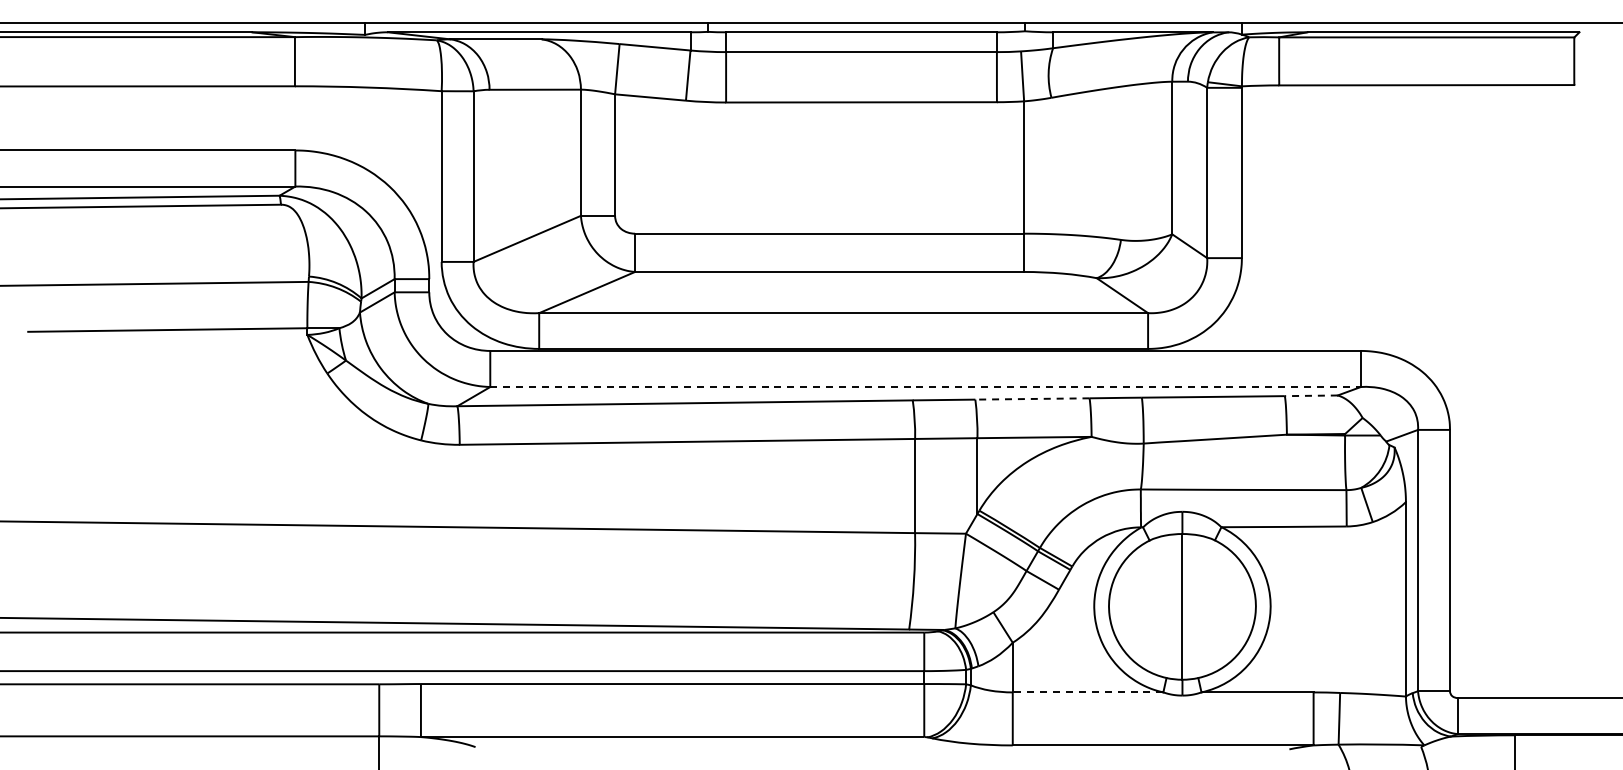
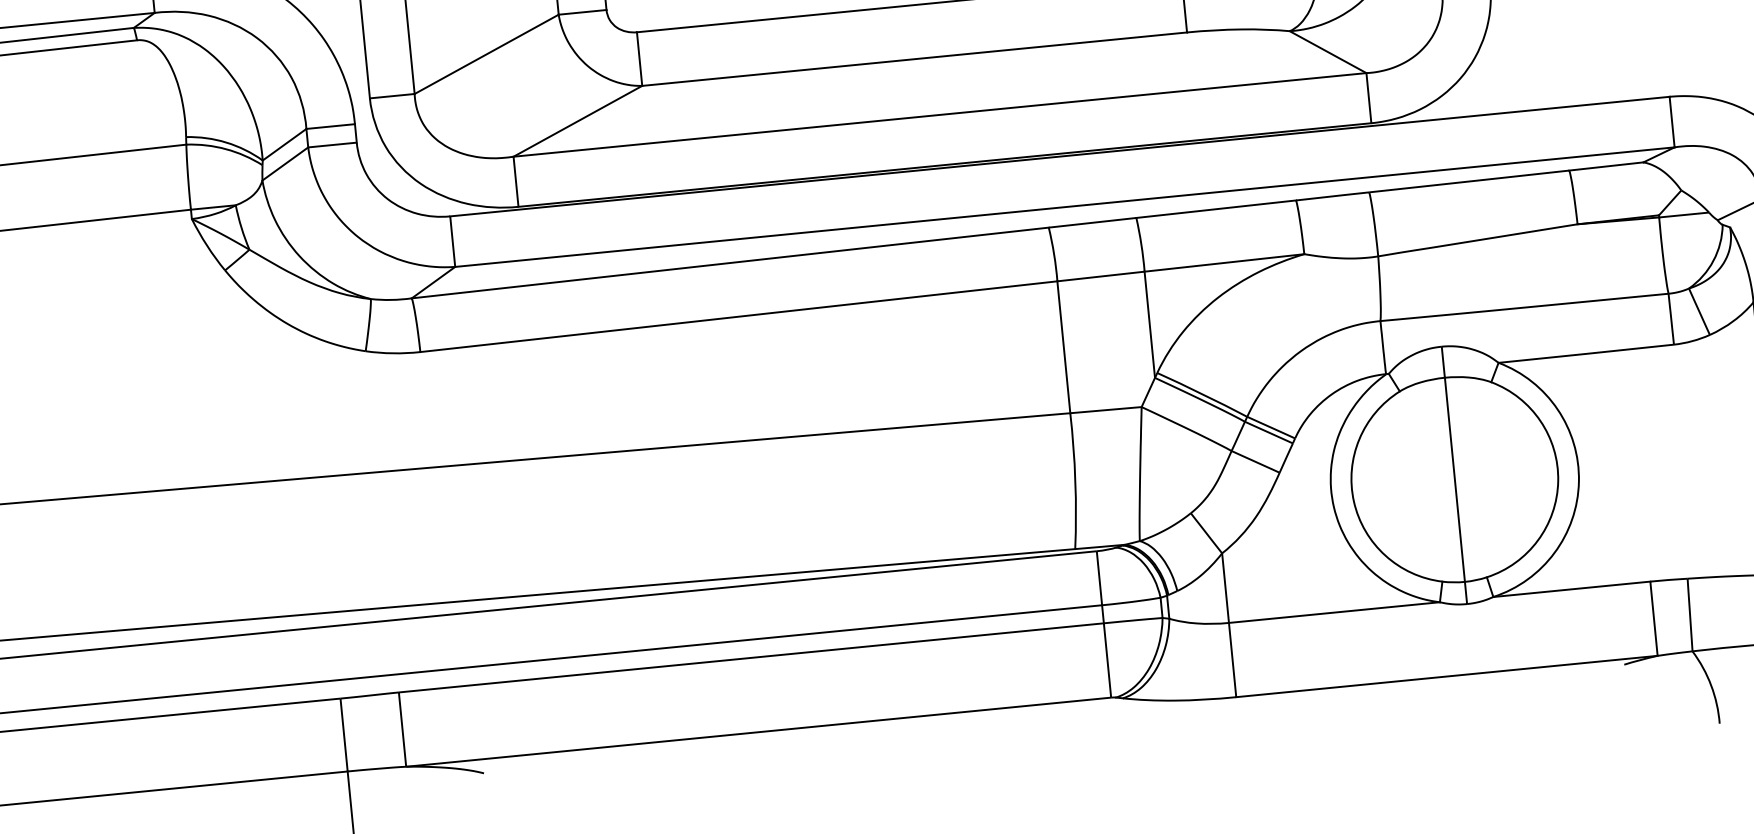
line: (926, 387) -> (1066, 207), dashed -> solid
line: (1311, 395) -> (1606, 166), dashed -> solid
line: (1031, 398) -> (1214, 208), dashed -> solid
line: (1087, 692) -> (1333, 612), dashed -> solid

